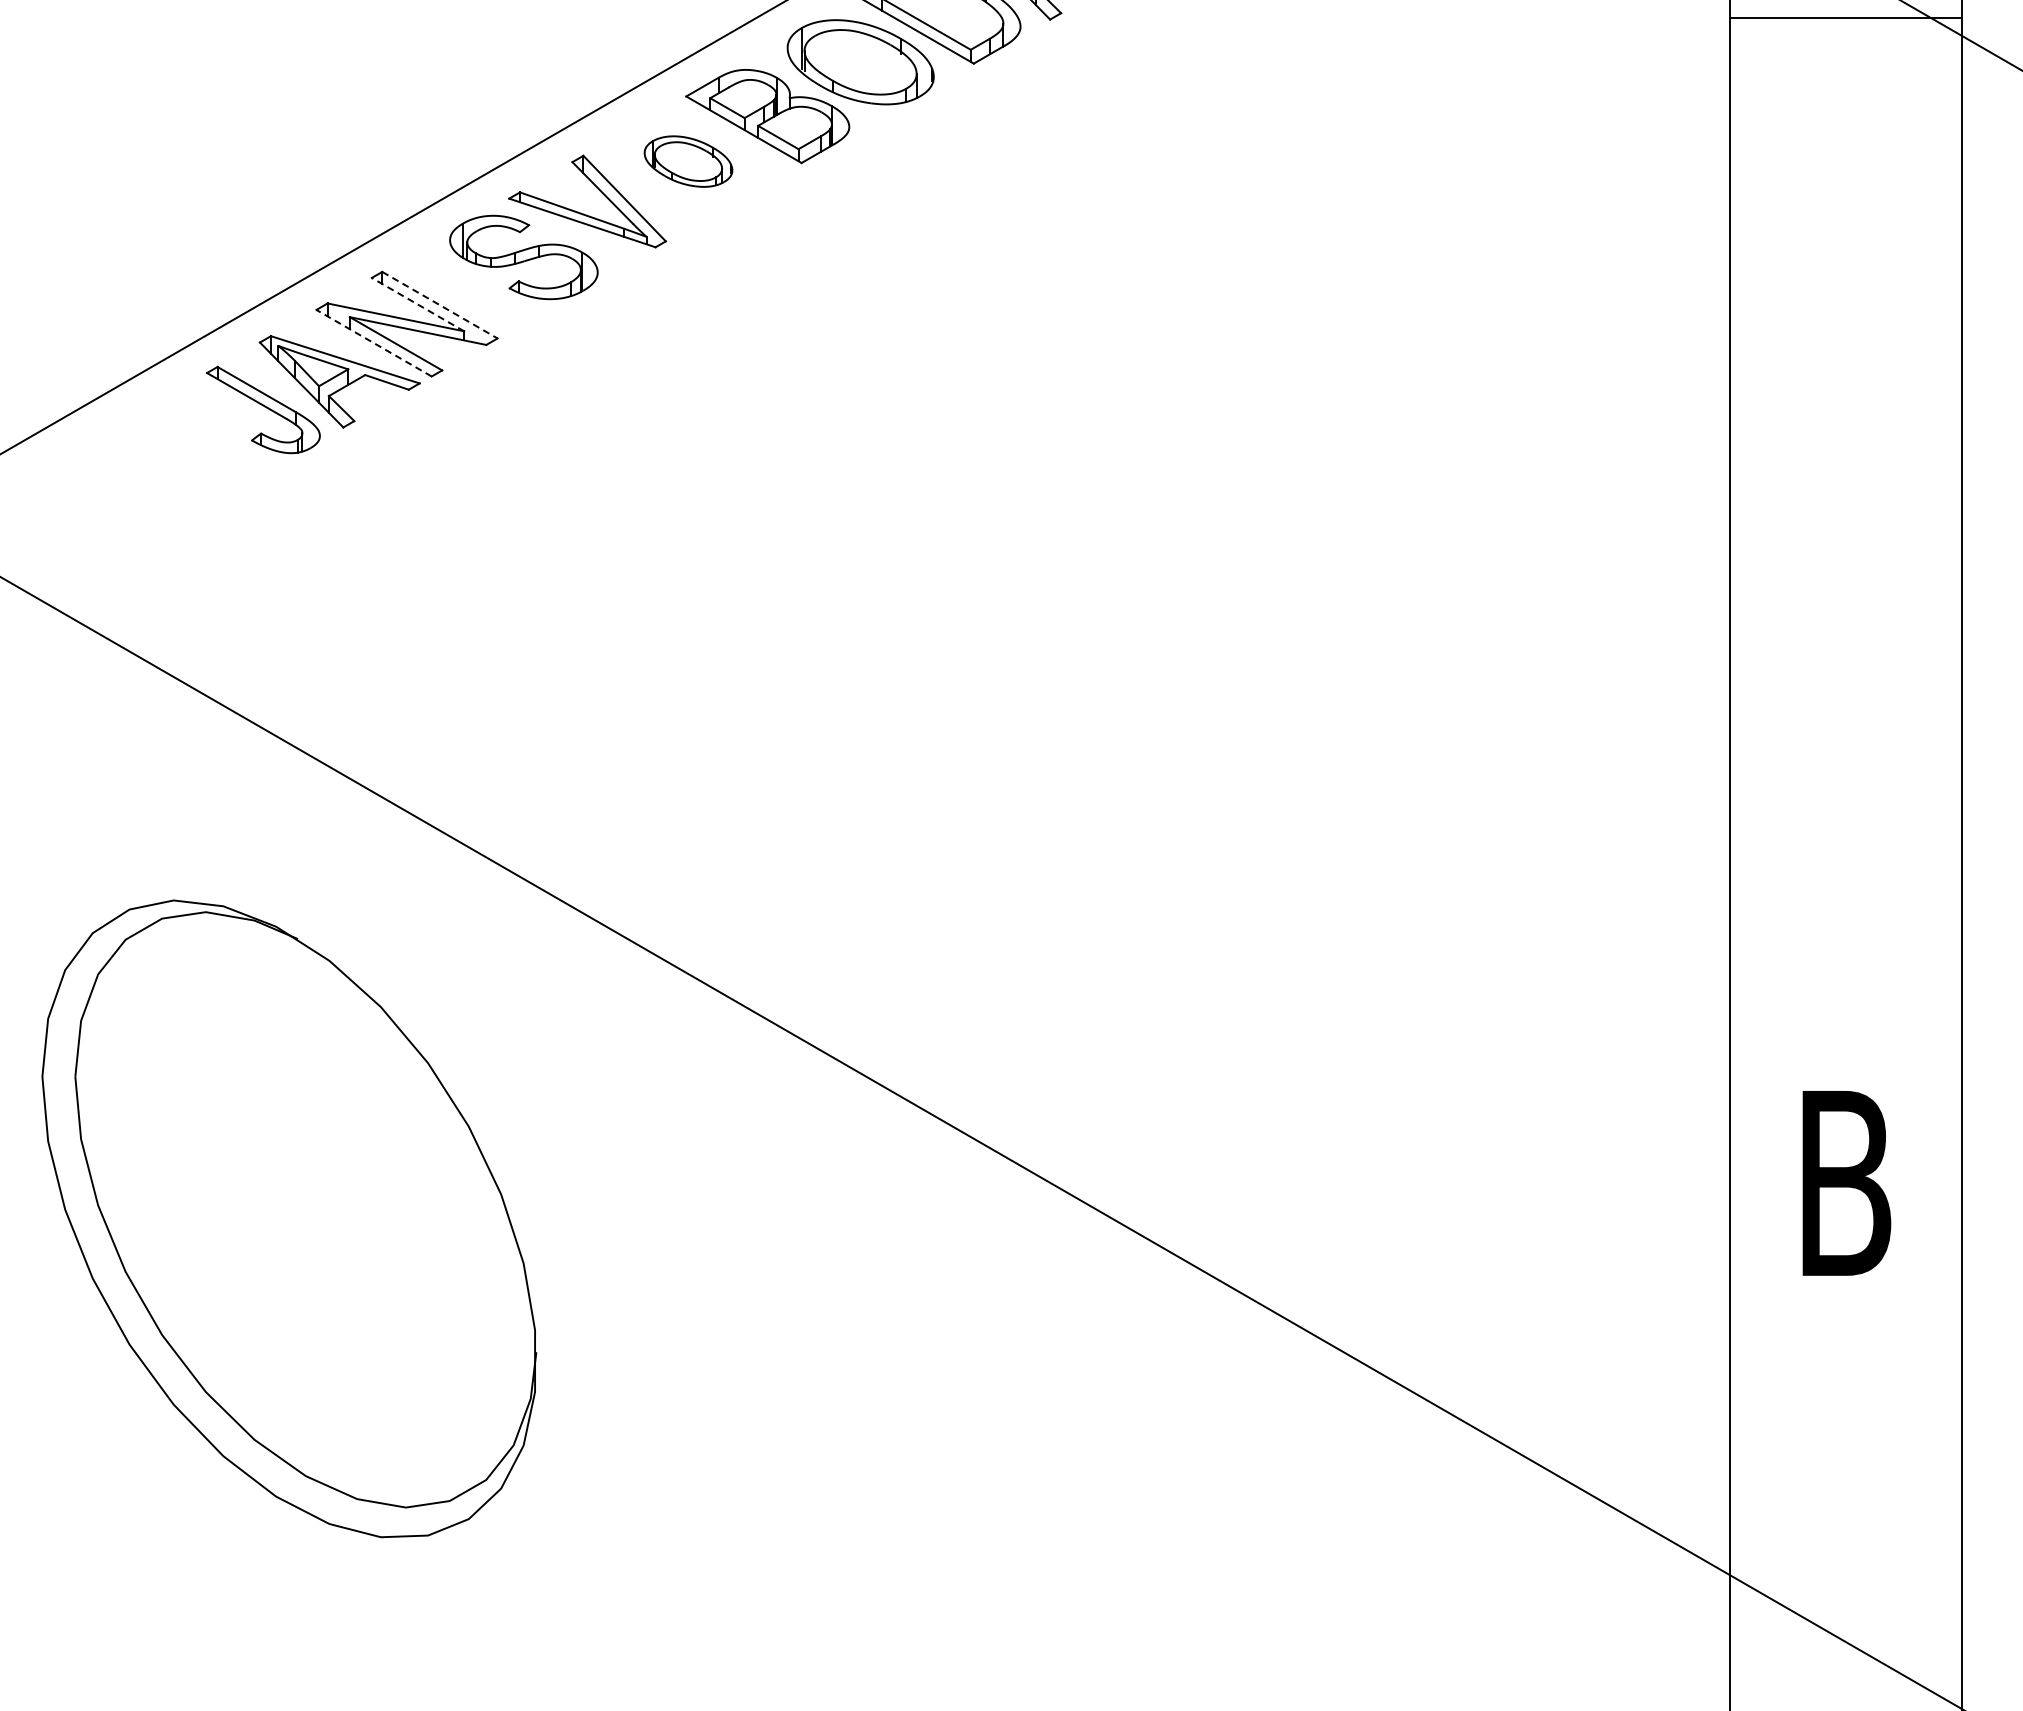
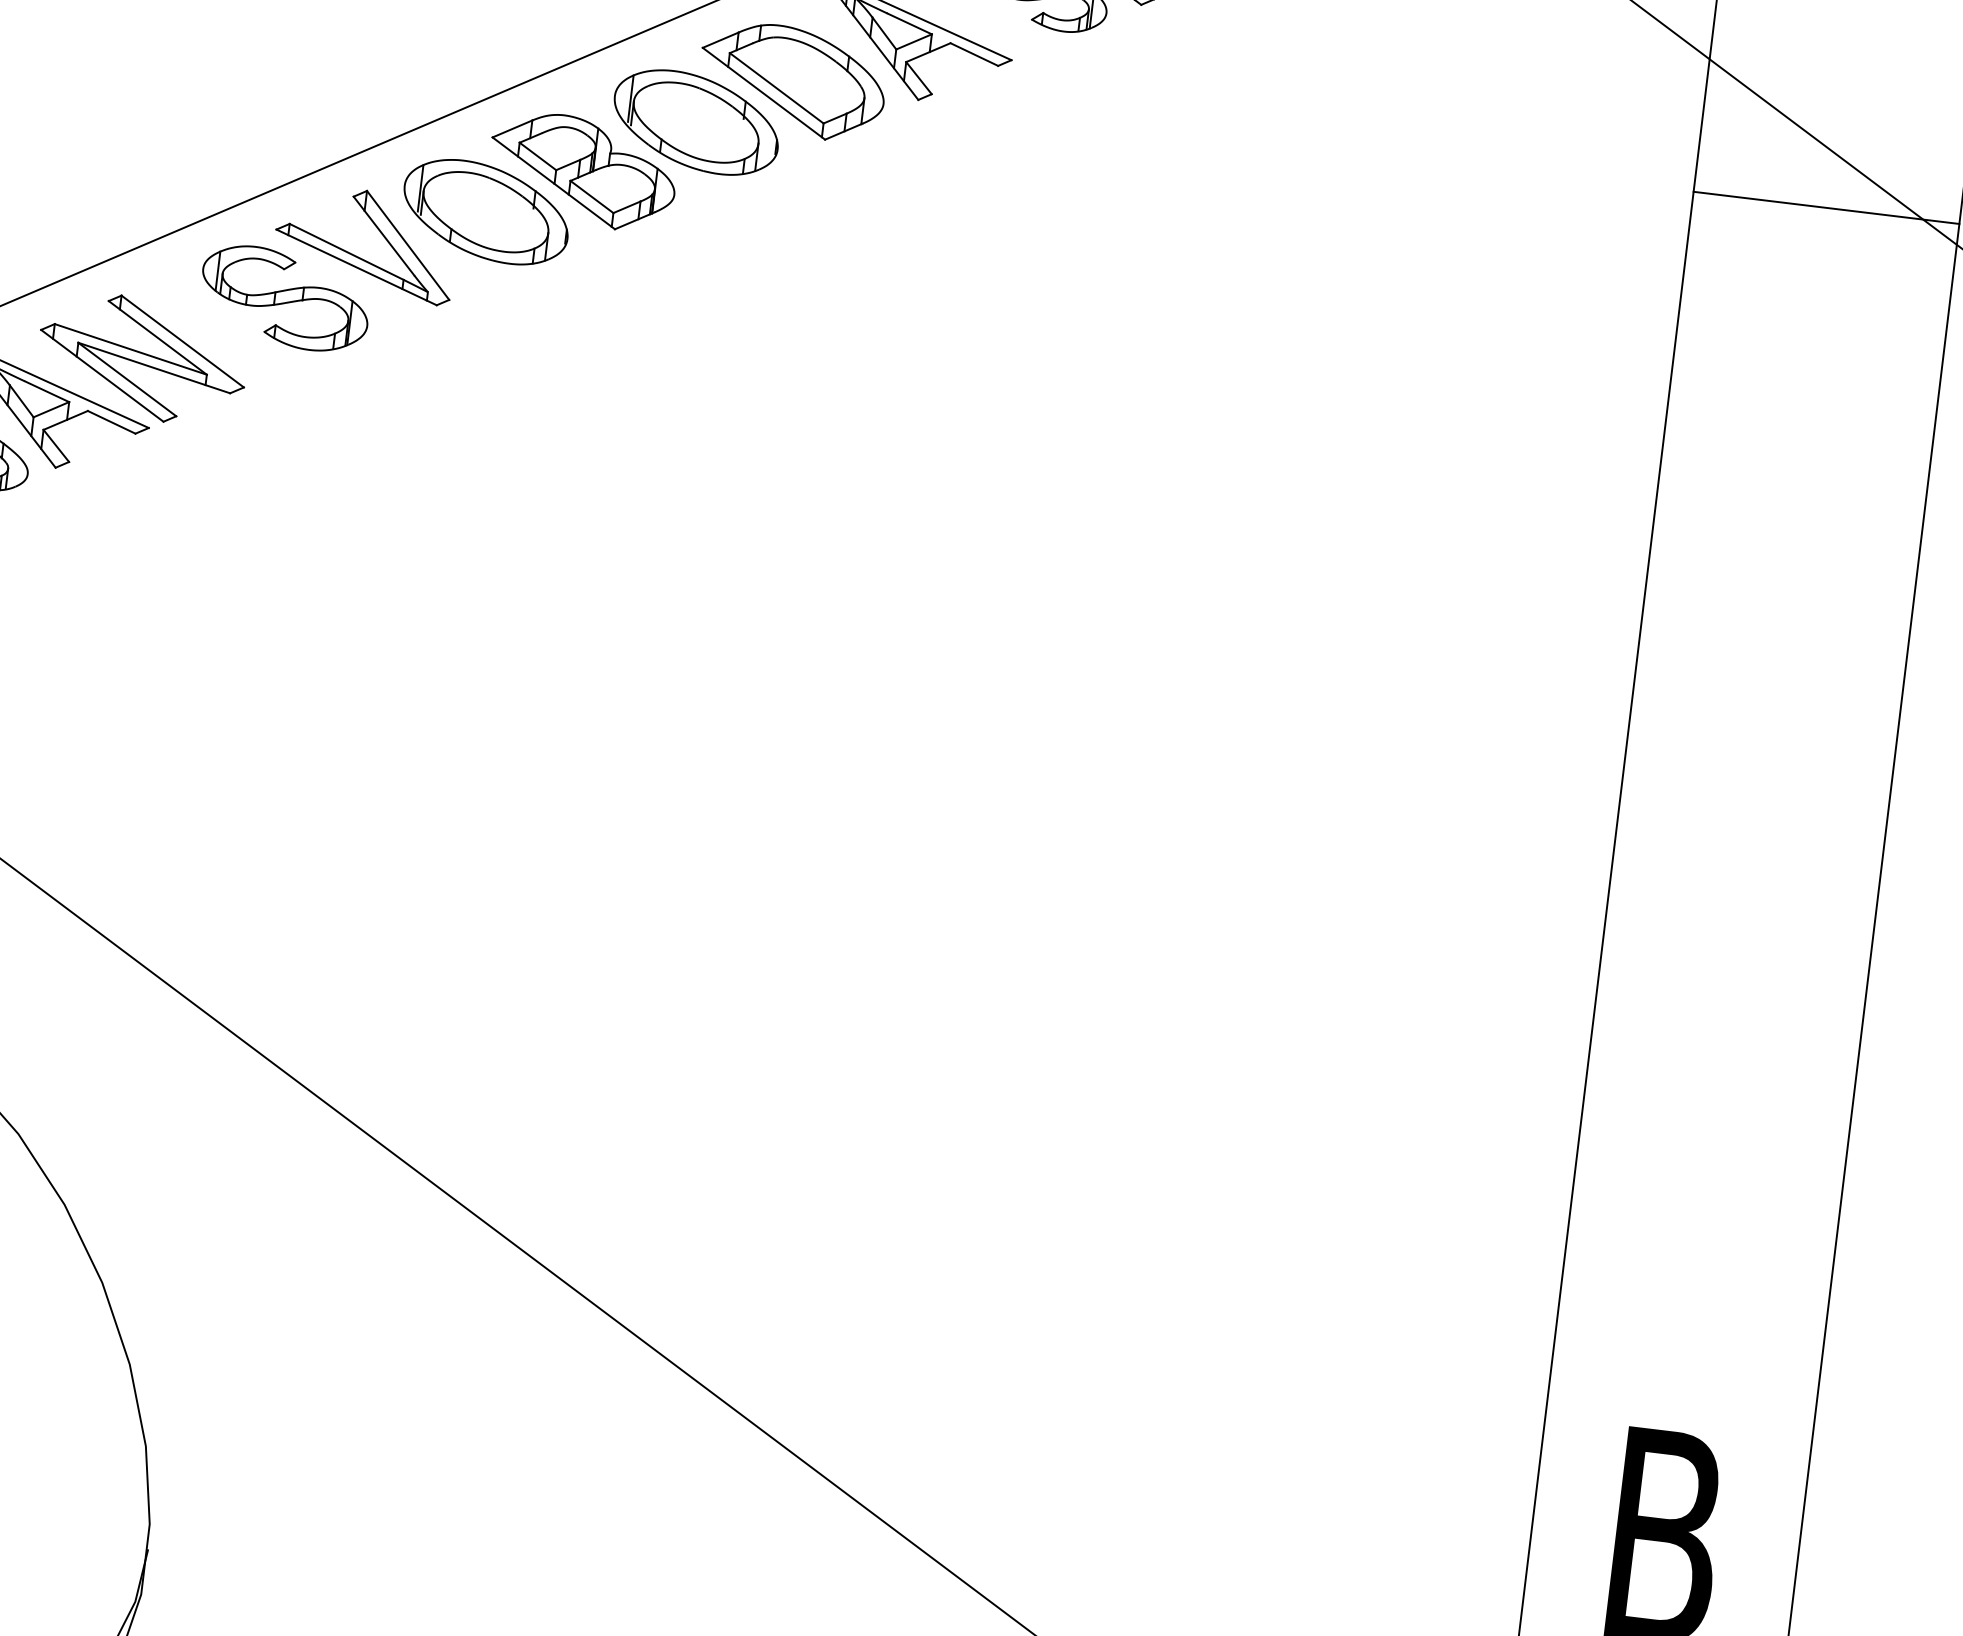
part: (688, 161) -> (486, 211), size x1.67
line: (417, 304) -> (157, 337), dashed -> solid
line: (439, 305) -> (182, 341), dashed -> solid
line: (374, 343) -> (102, 376), dashed -> solid

